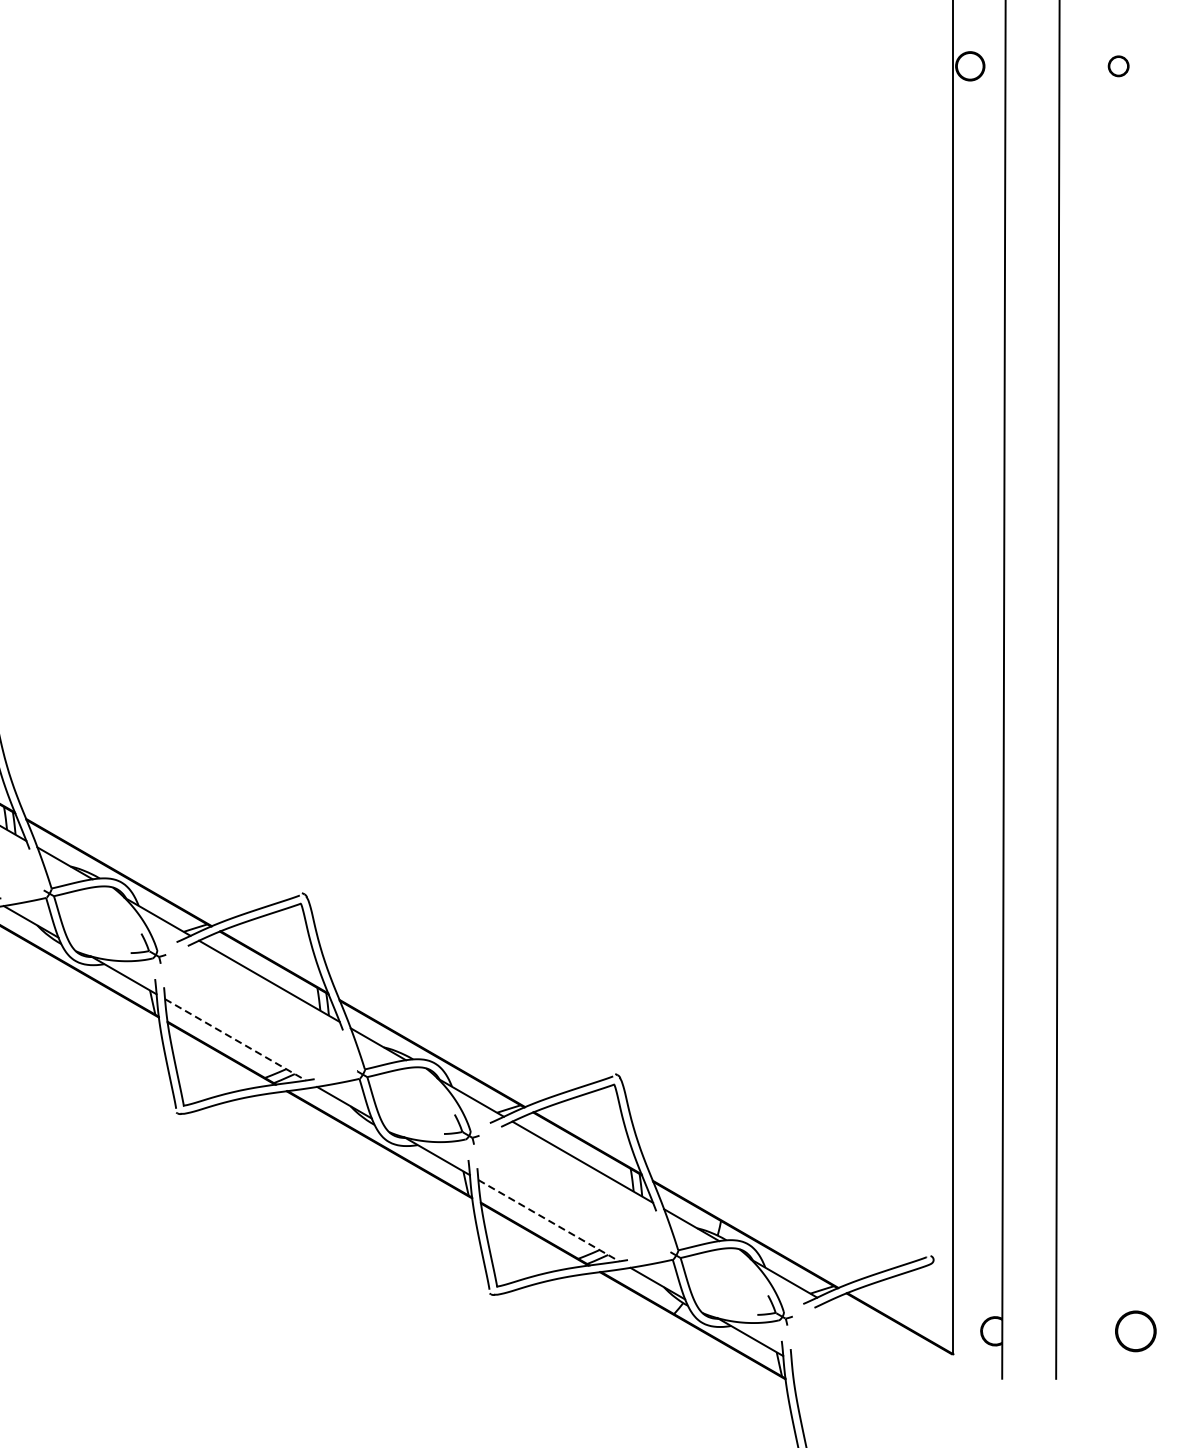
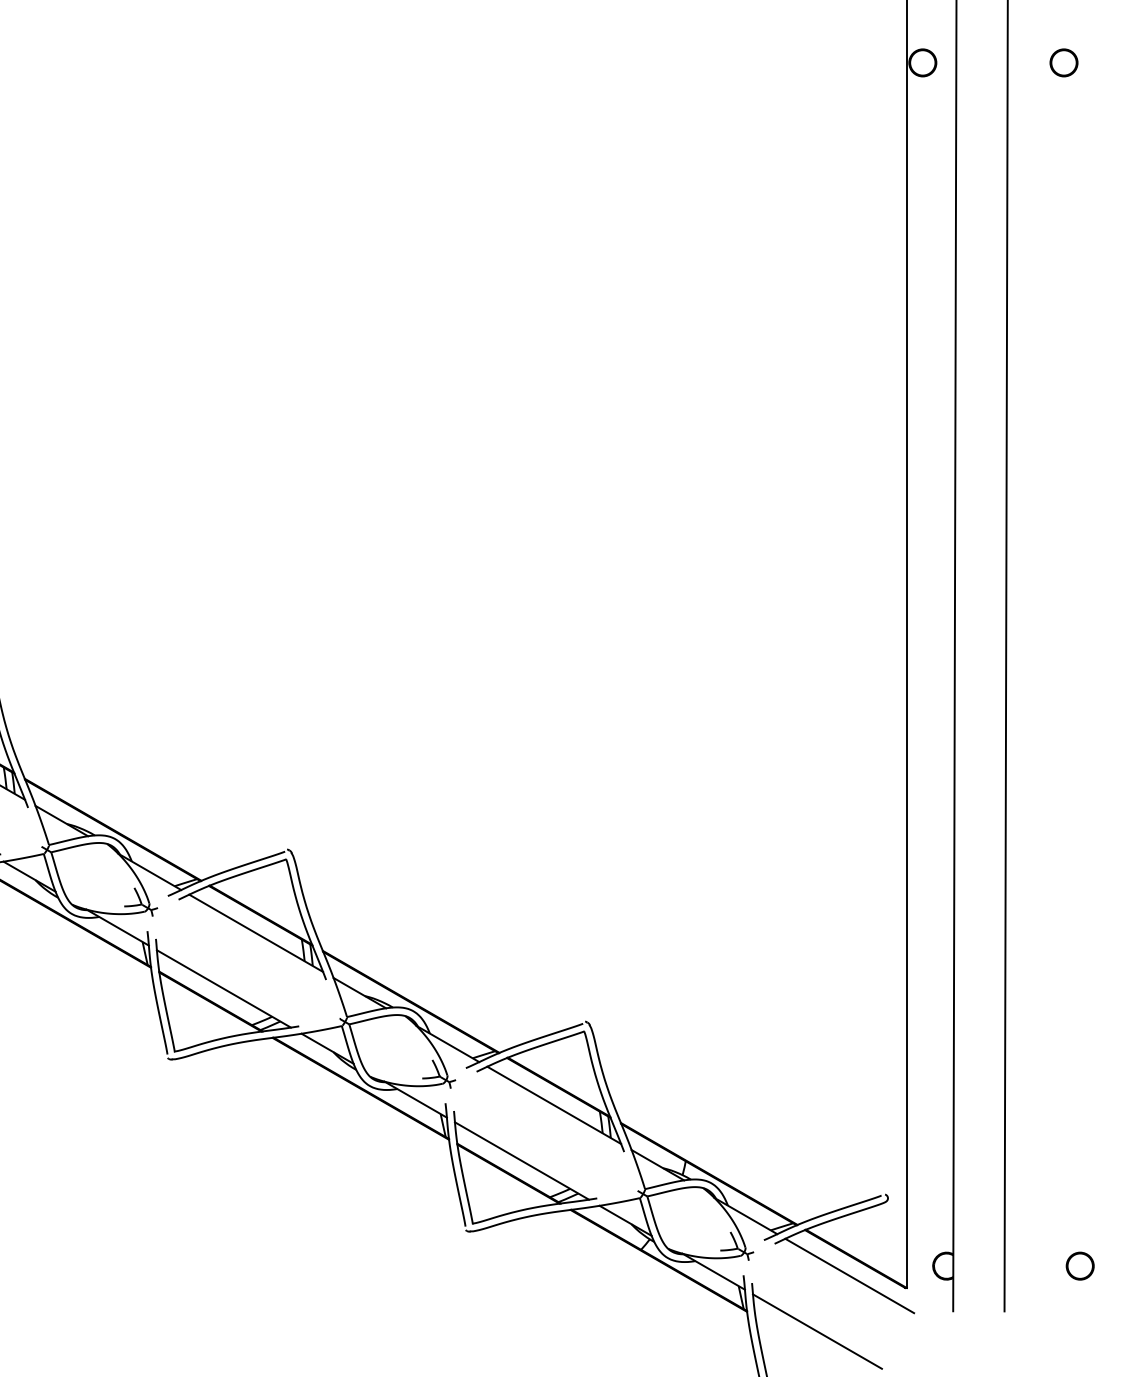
circle: (1118, 65) -> (1063, 62), size x1.43
line: (236, 1040) -> (224, 989), dashed -> solid
line: (549, 1221) -> (522, 1161), dashed -> solid
circle: (1134, 1330) -> (1079, 1265), size x0.71
line: (893, 1341) -> (849, 1275), added
line: (859, 1399) -> (817, 1331), added

